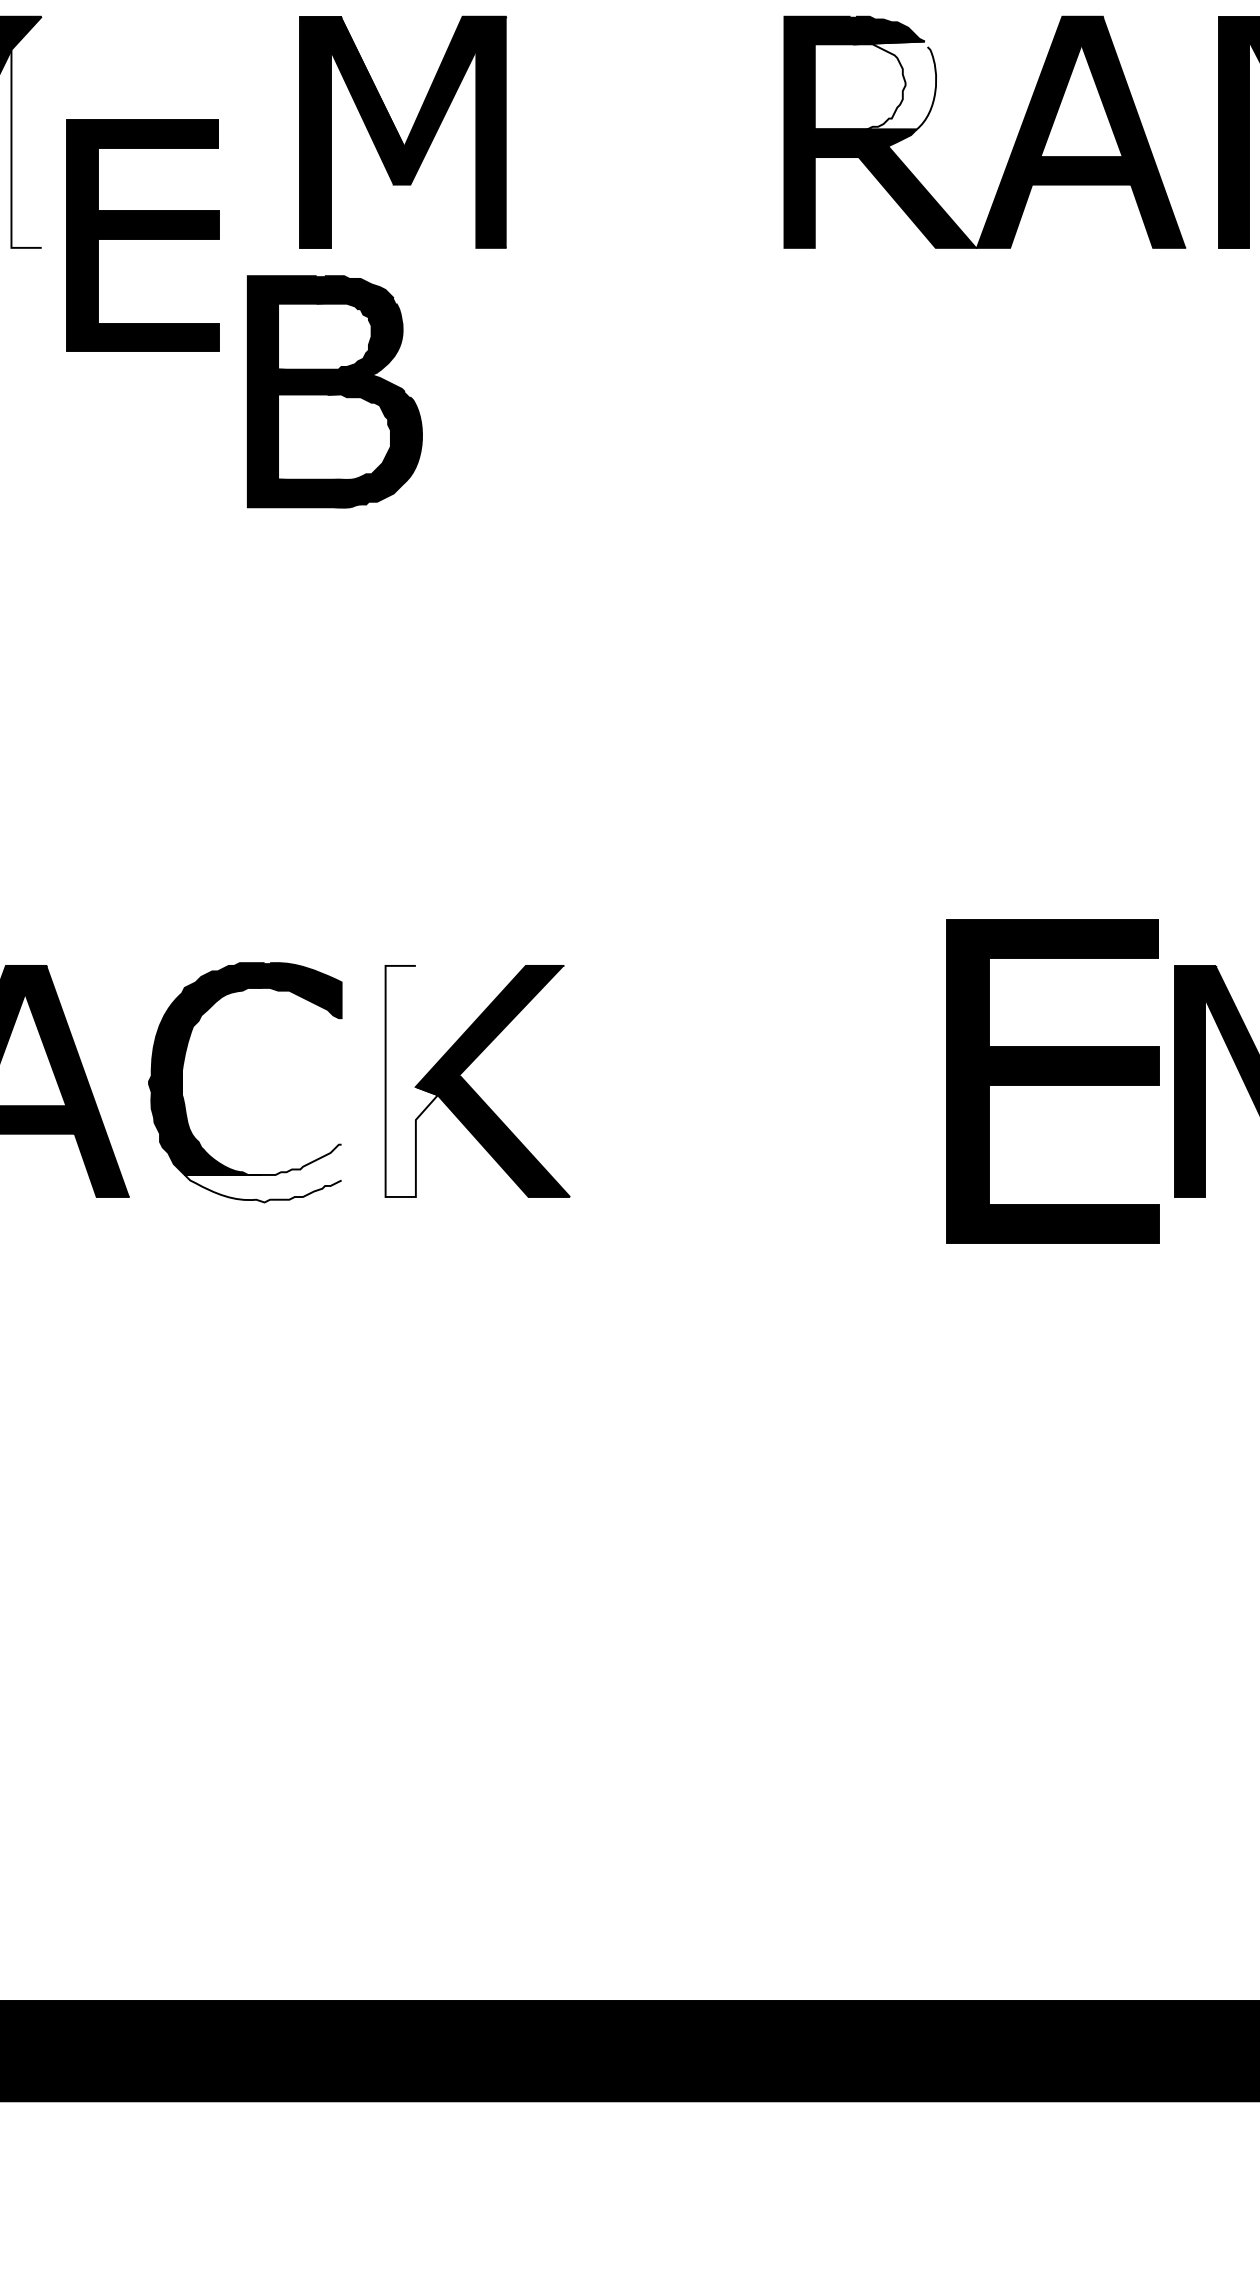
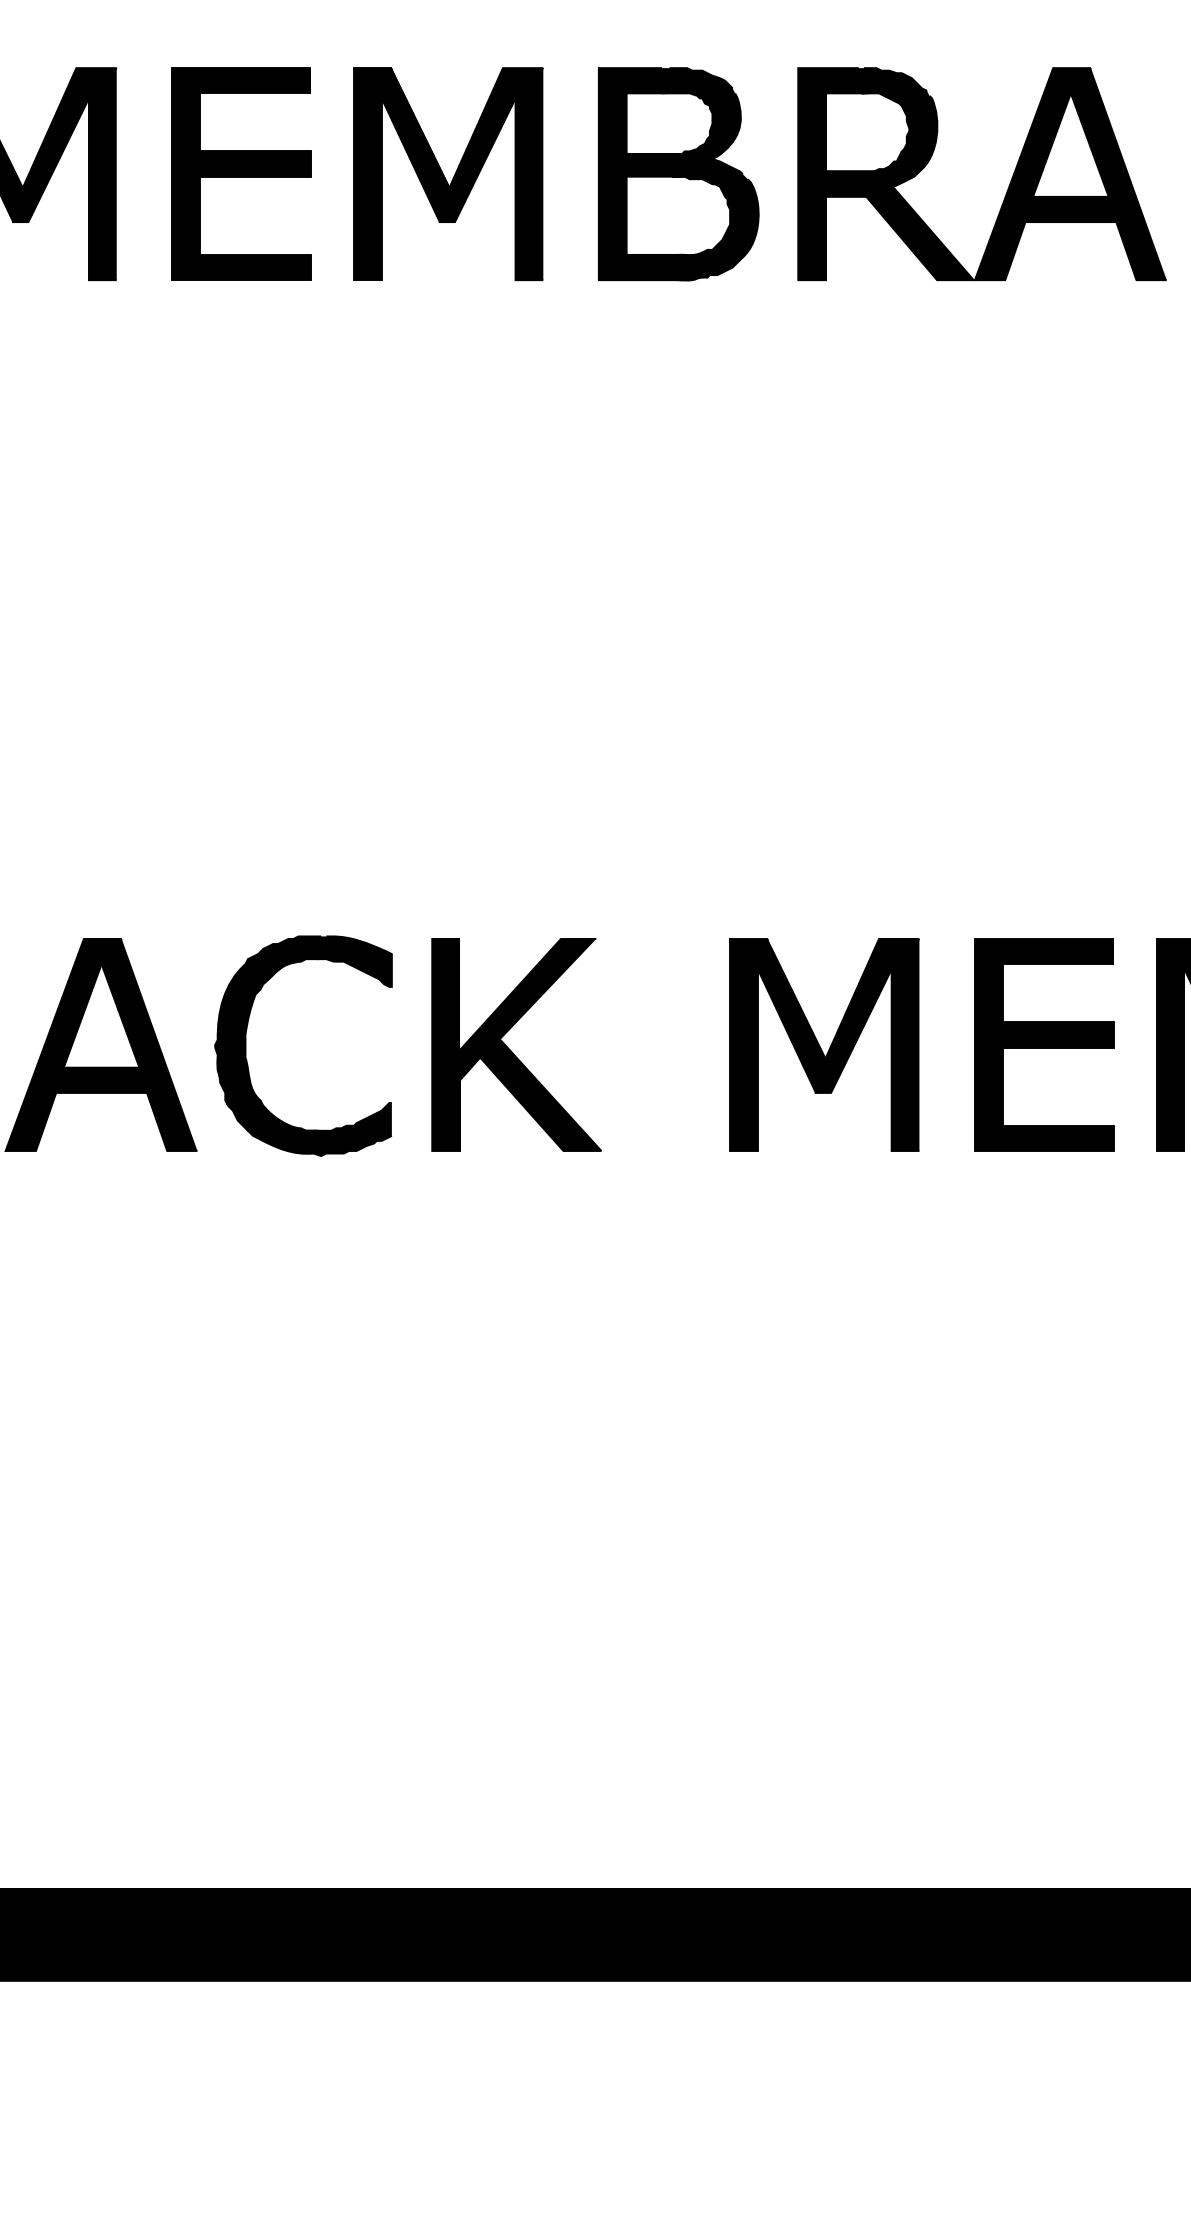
fill: (875, 84) -> (881, 130), added
fill: (26, 132) -> (102, 174), added
part: (142, 235) -> (241, 173), moved
part: (334, 392) -> (678, 174), moved
fill: (412, 1080) -> (456, 1044), added
part: (813, 1080) -> (824, 1044), added
part: (1052, 1080) -> (1044, 1044), size x0.71
fill: (262, 1173) -> (319, 1129), added

